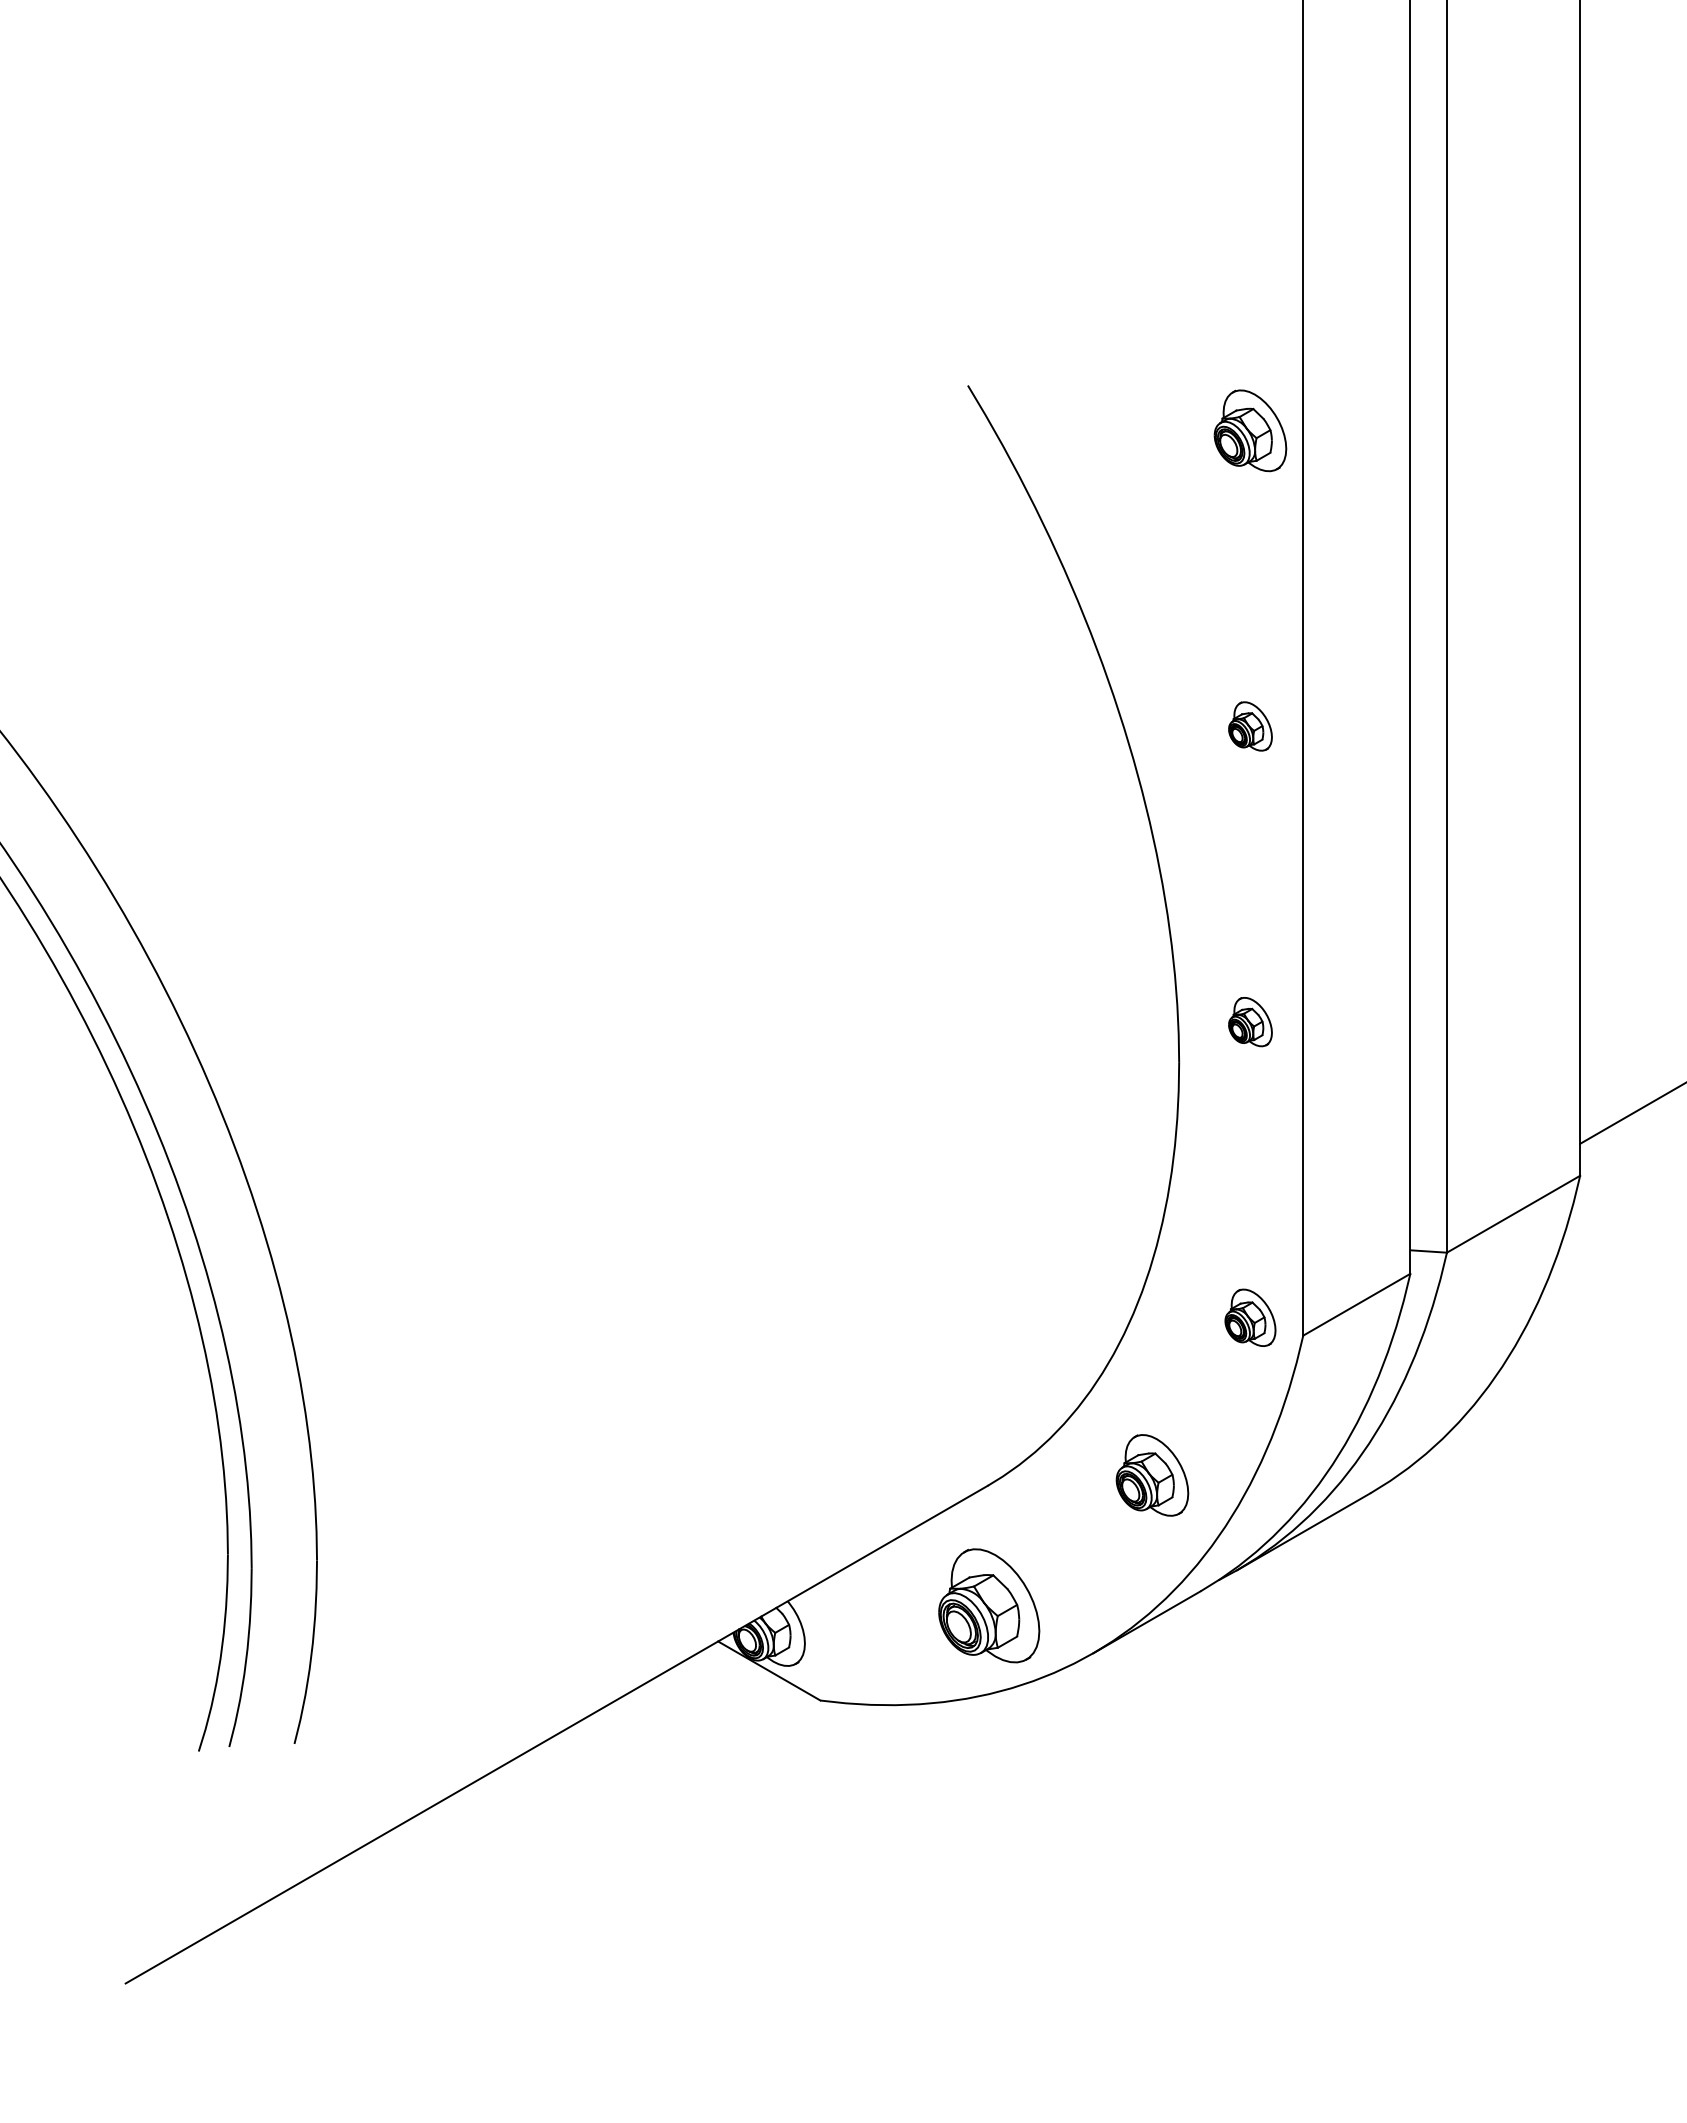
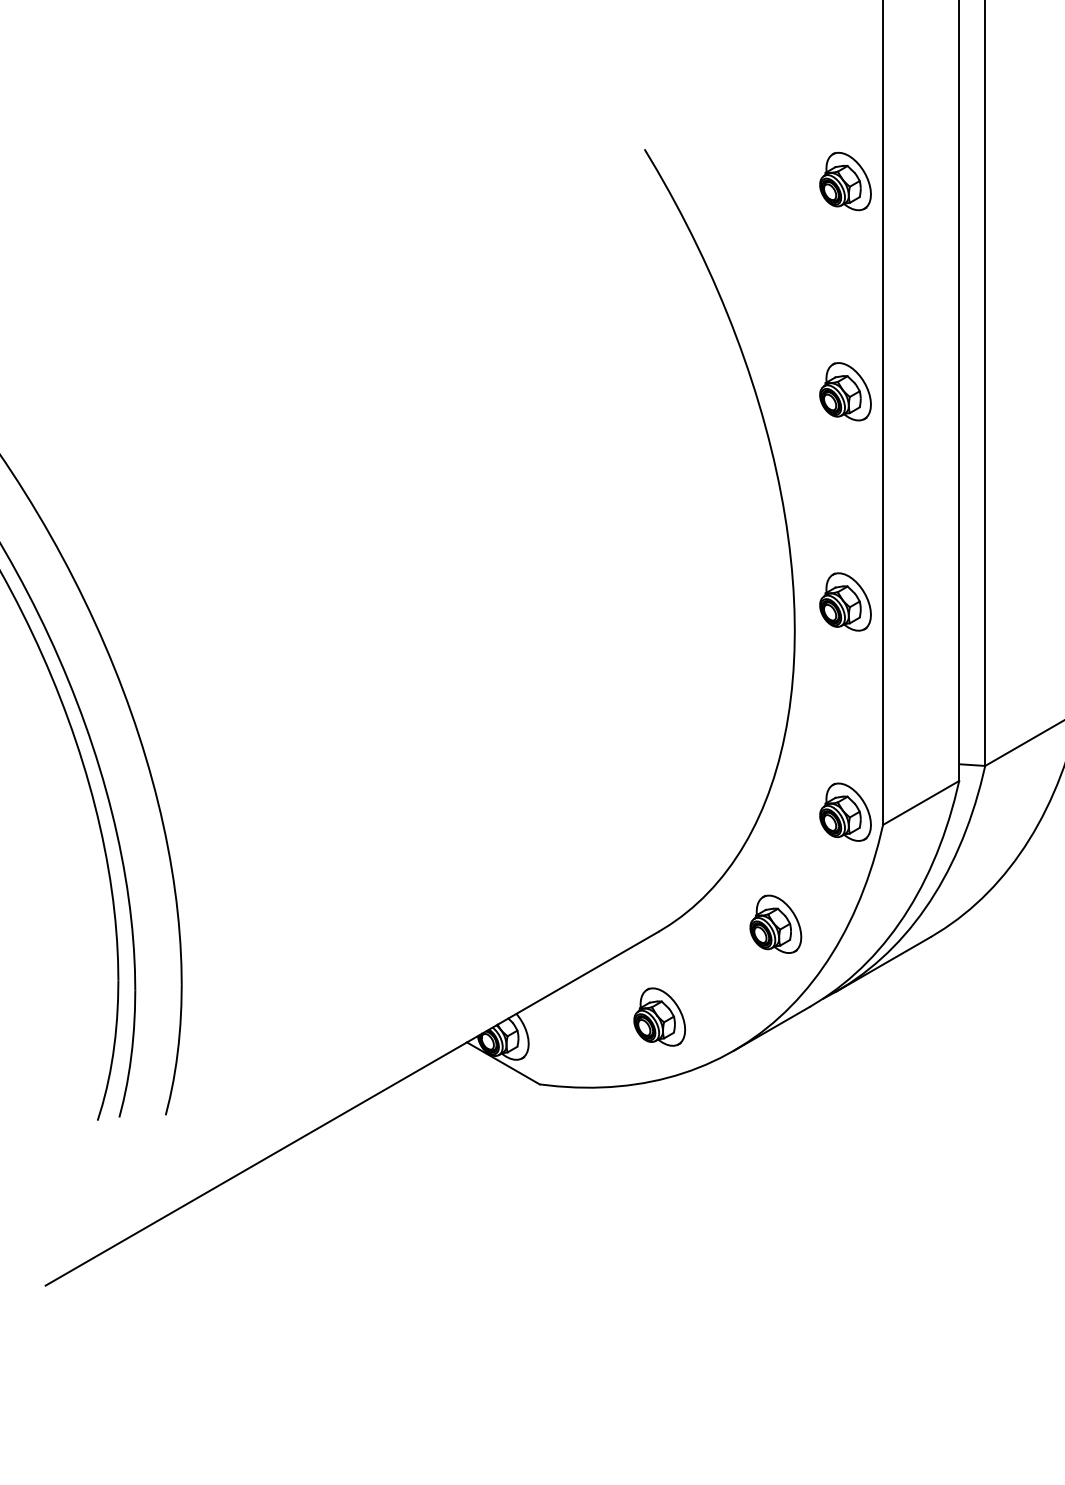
part: (1250, 726) -> (845, 391), size x1.67
part: (1250, 1021) -> (845, 601), size x1.67
part: (1250, 1317) -> (845, 812), size x1.43
part: (988, 1605) -> (659, 1016), size x0.71

